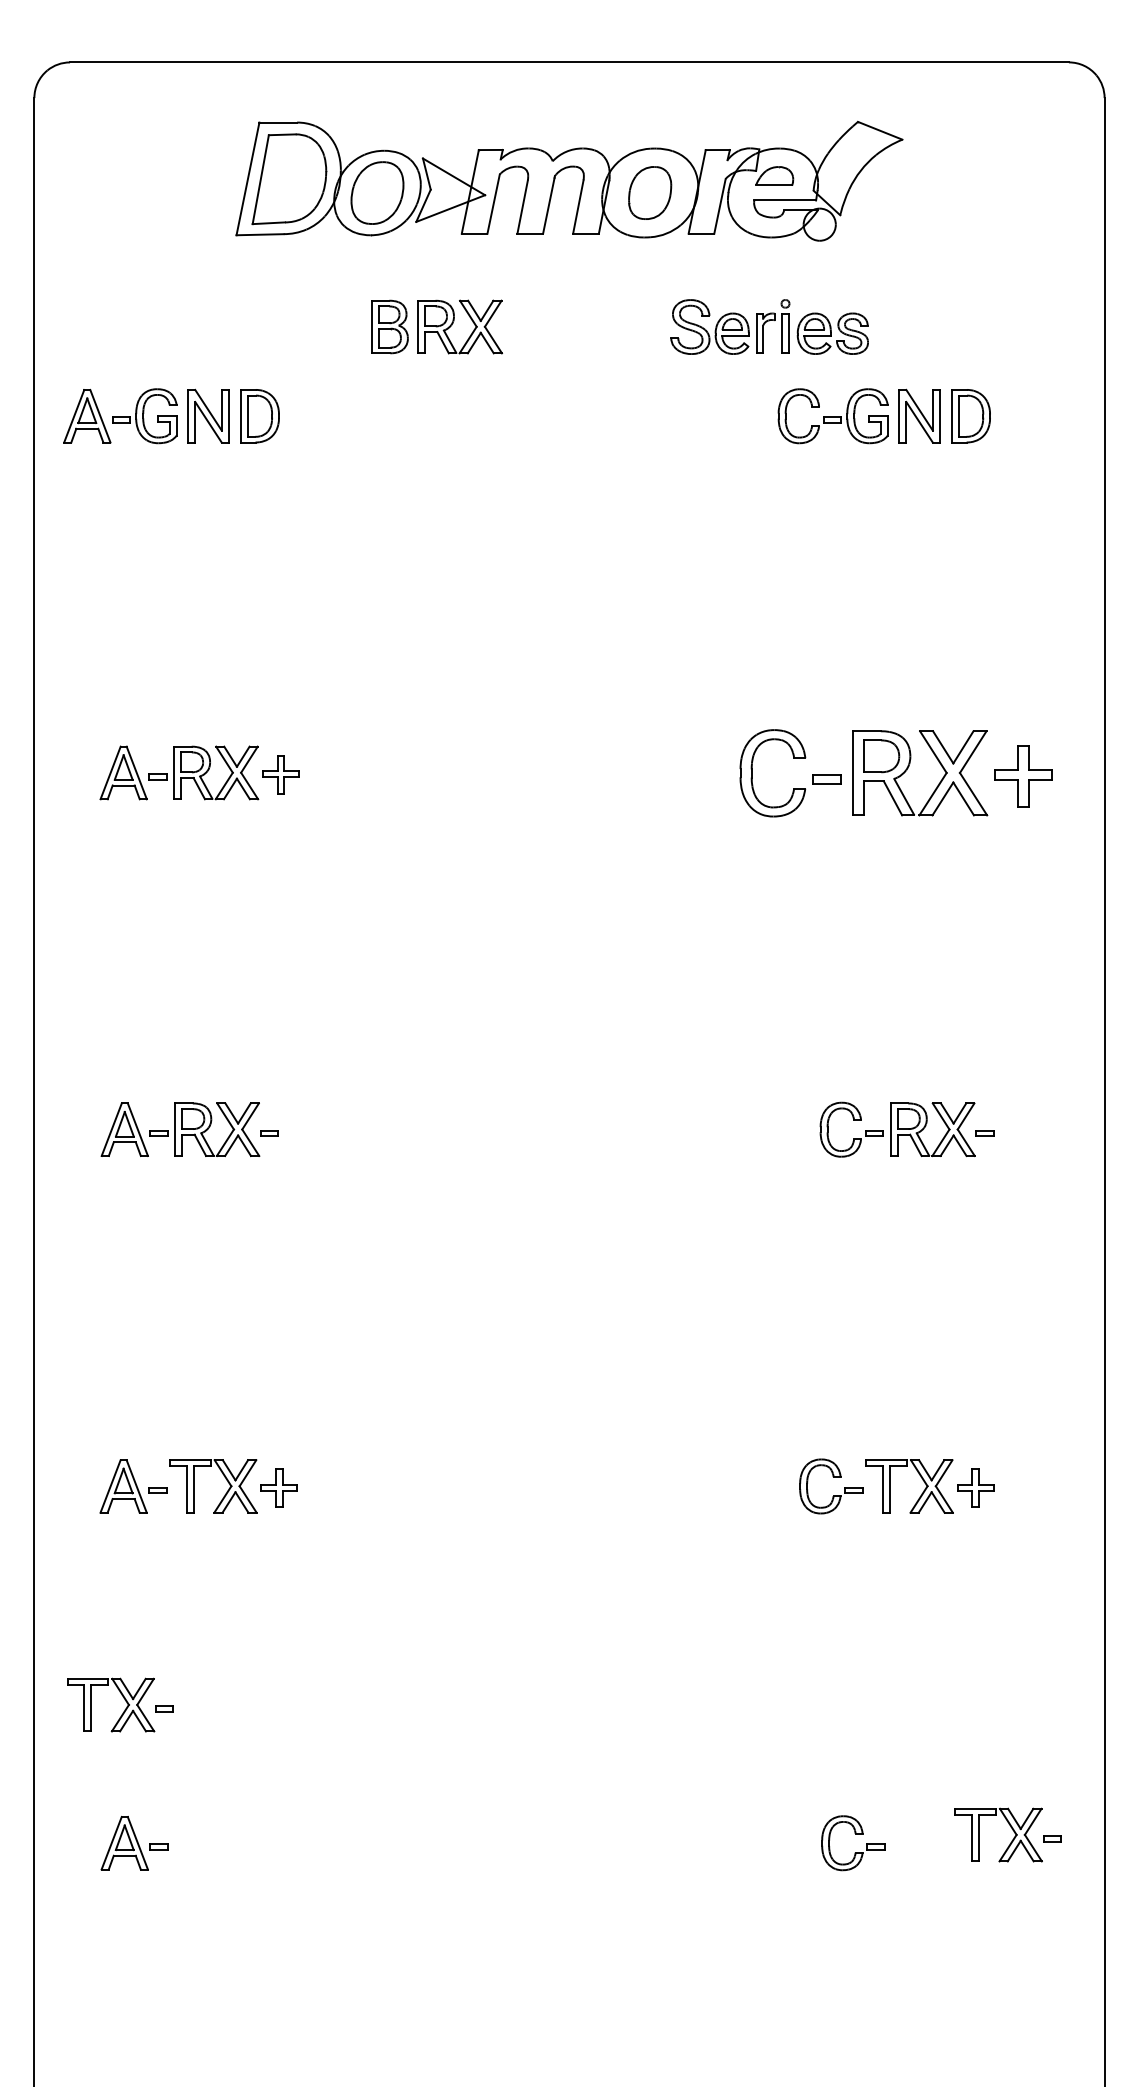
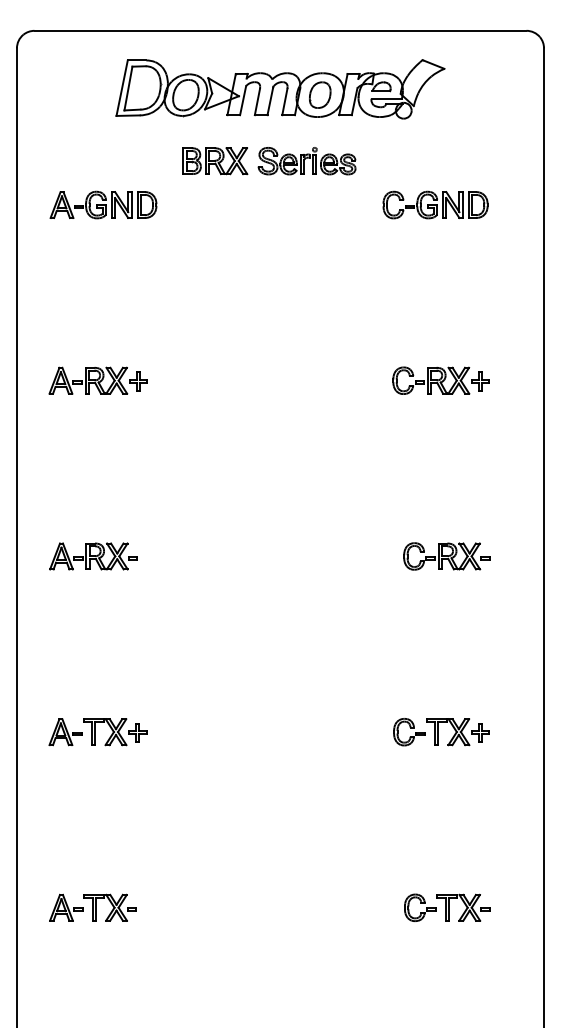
part: (768, 327) -> (306, 161), moved
part: (171, 415) -> (103, 204), moved
part: (894, 772) -> (440, 380), size x0.62
part: (118, 1704) -> (109, 907), moved
part: (1008, 1834) -> (463, 907), moved

